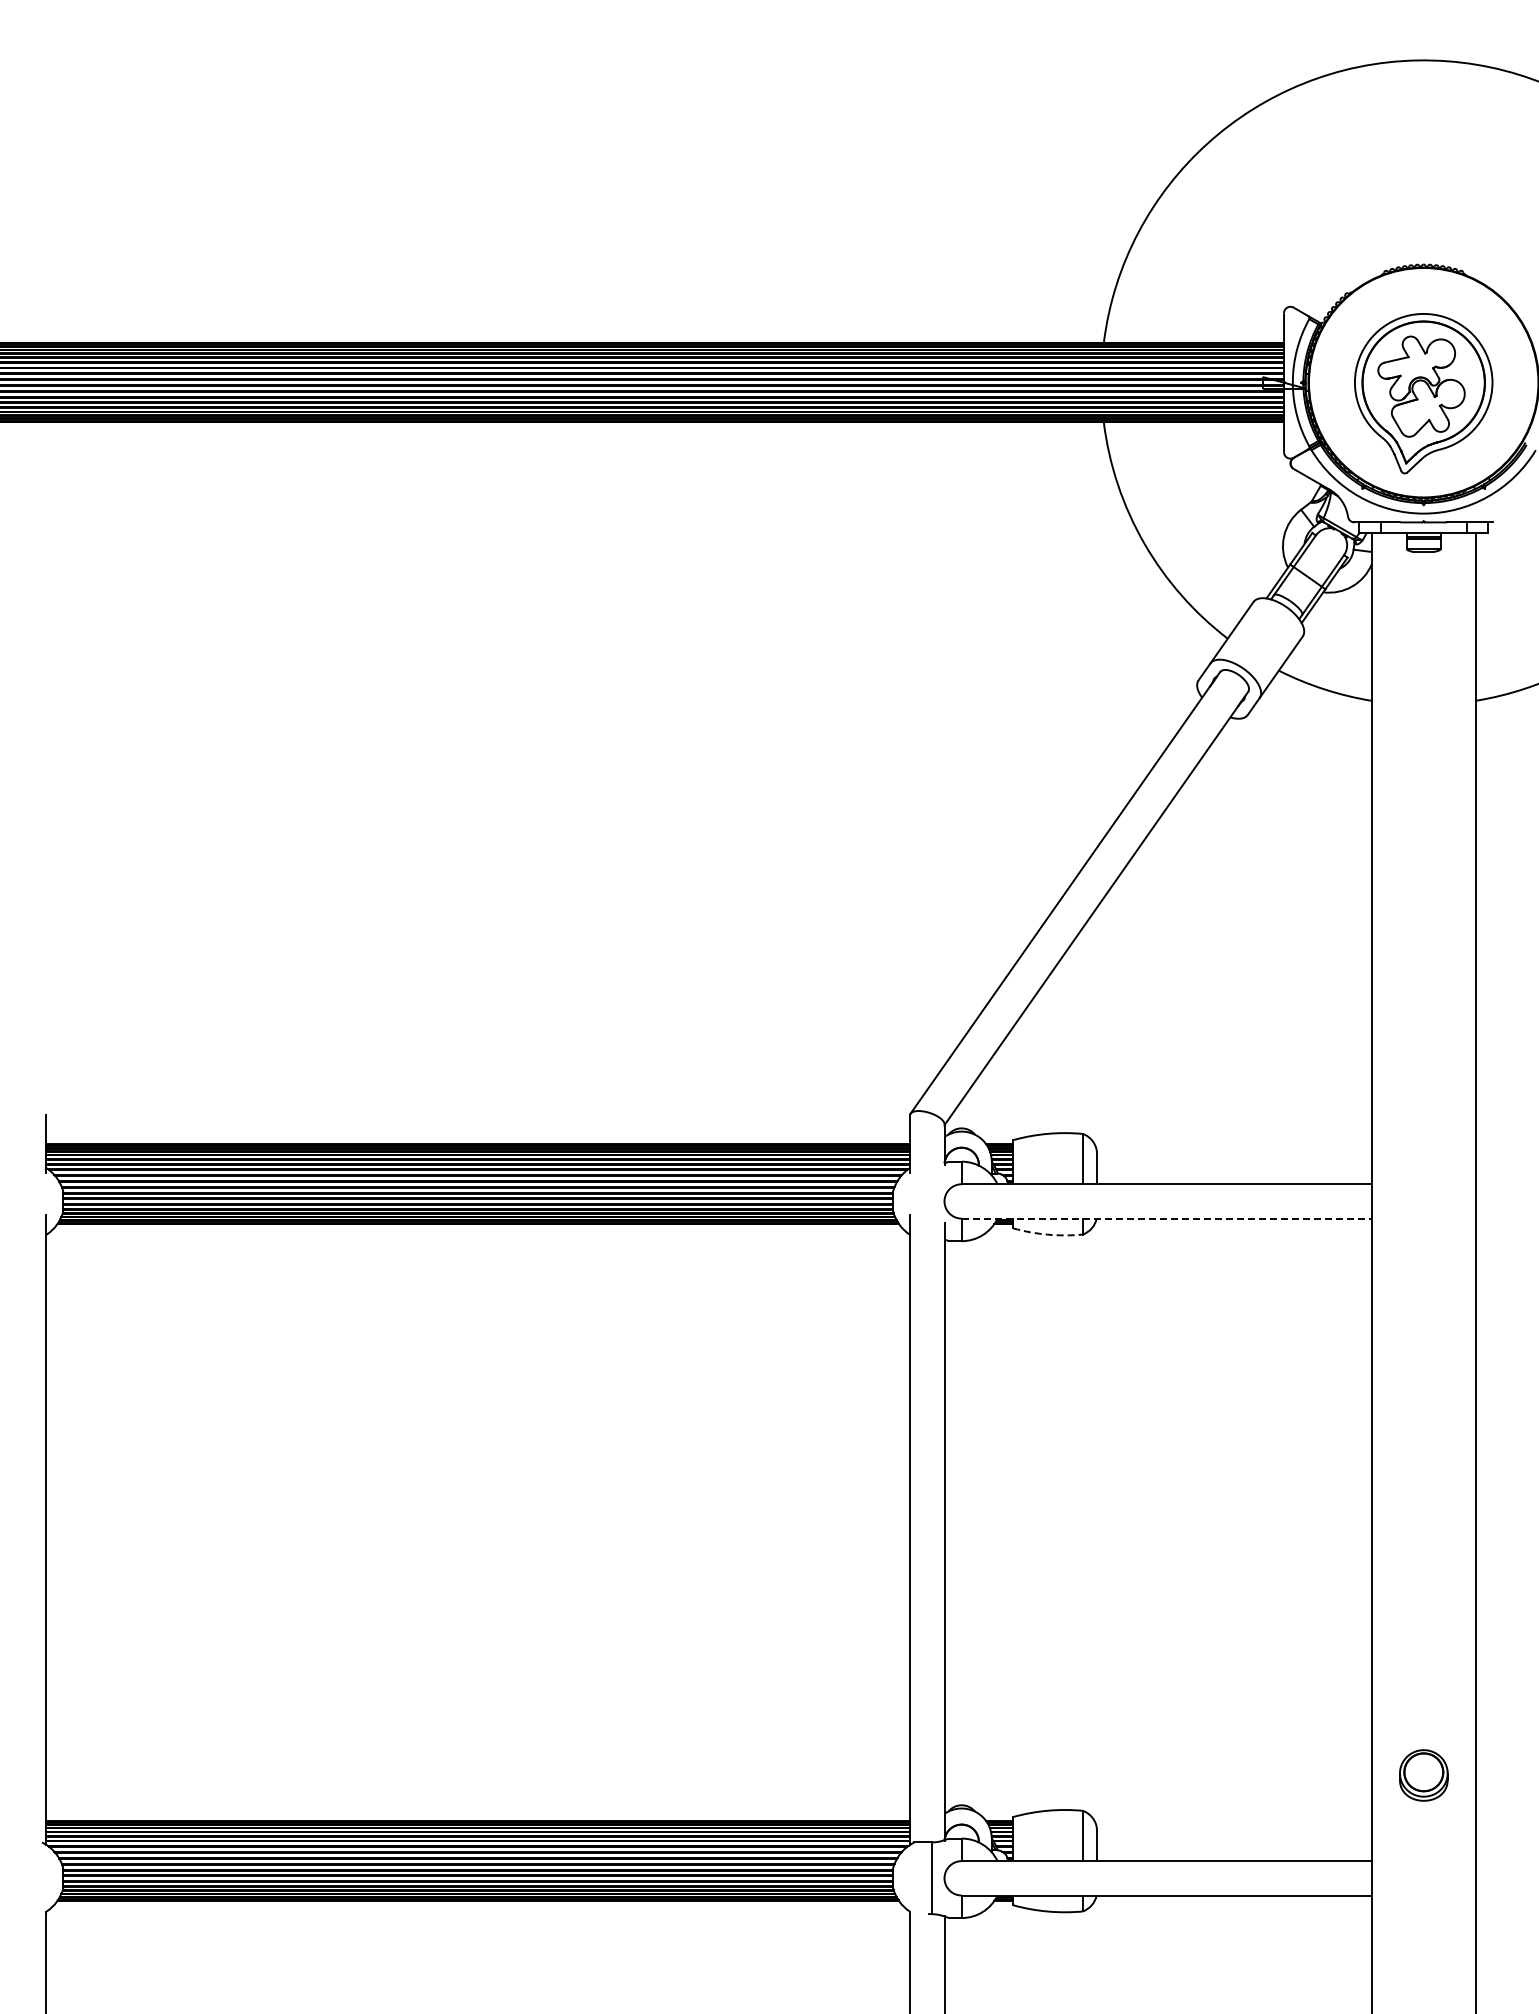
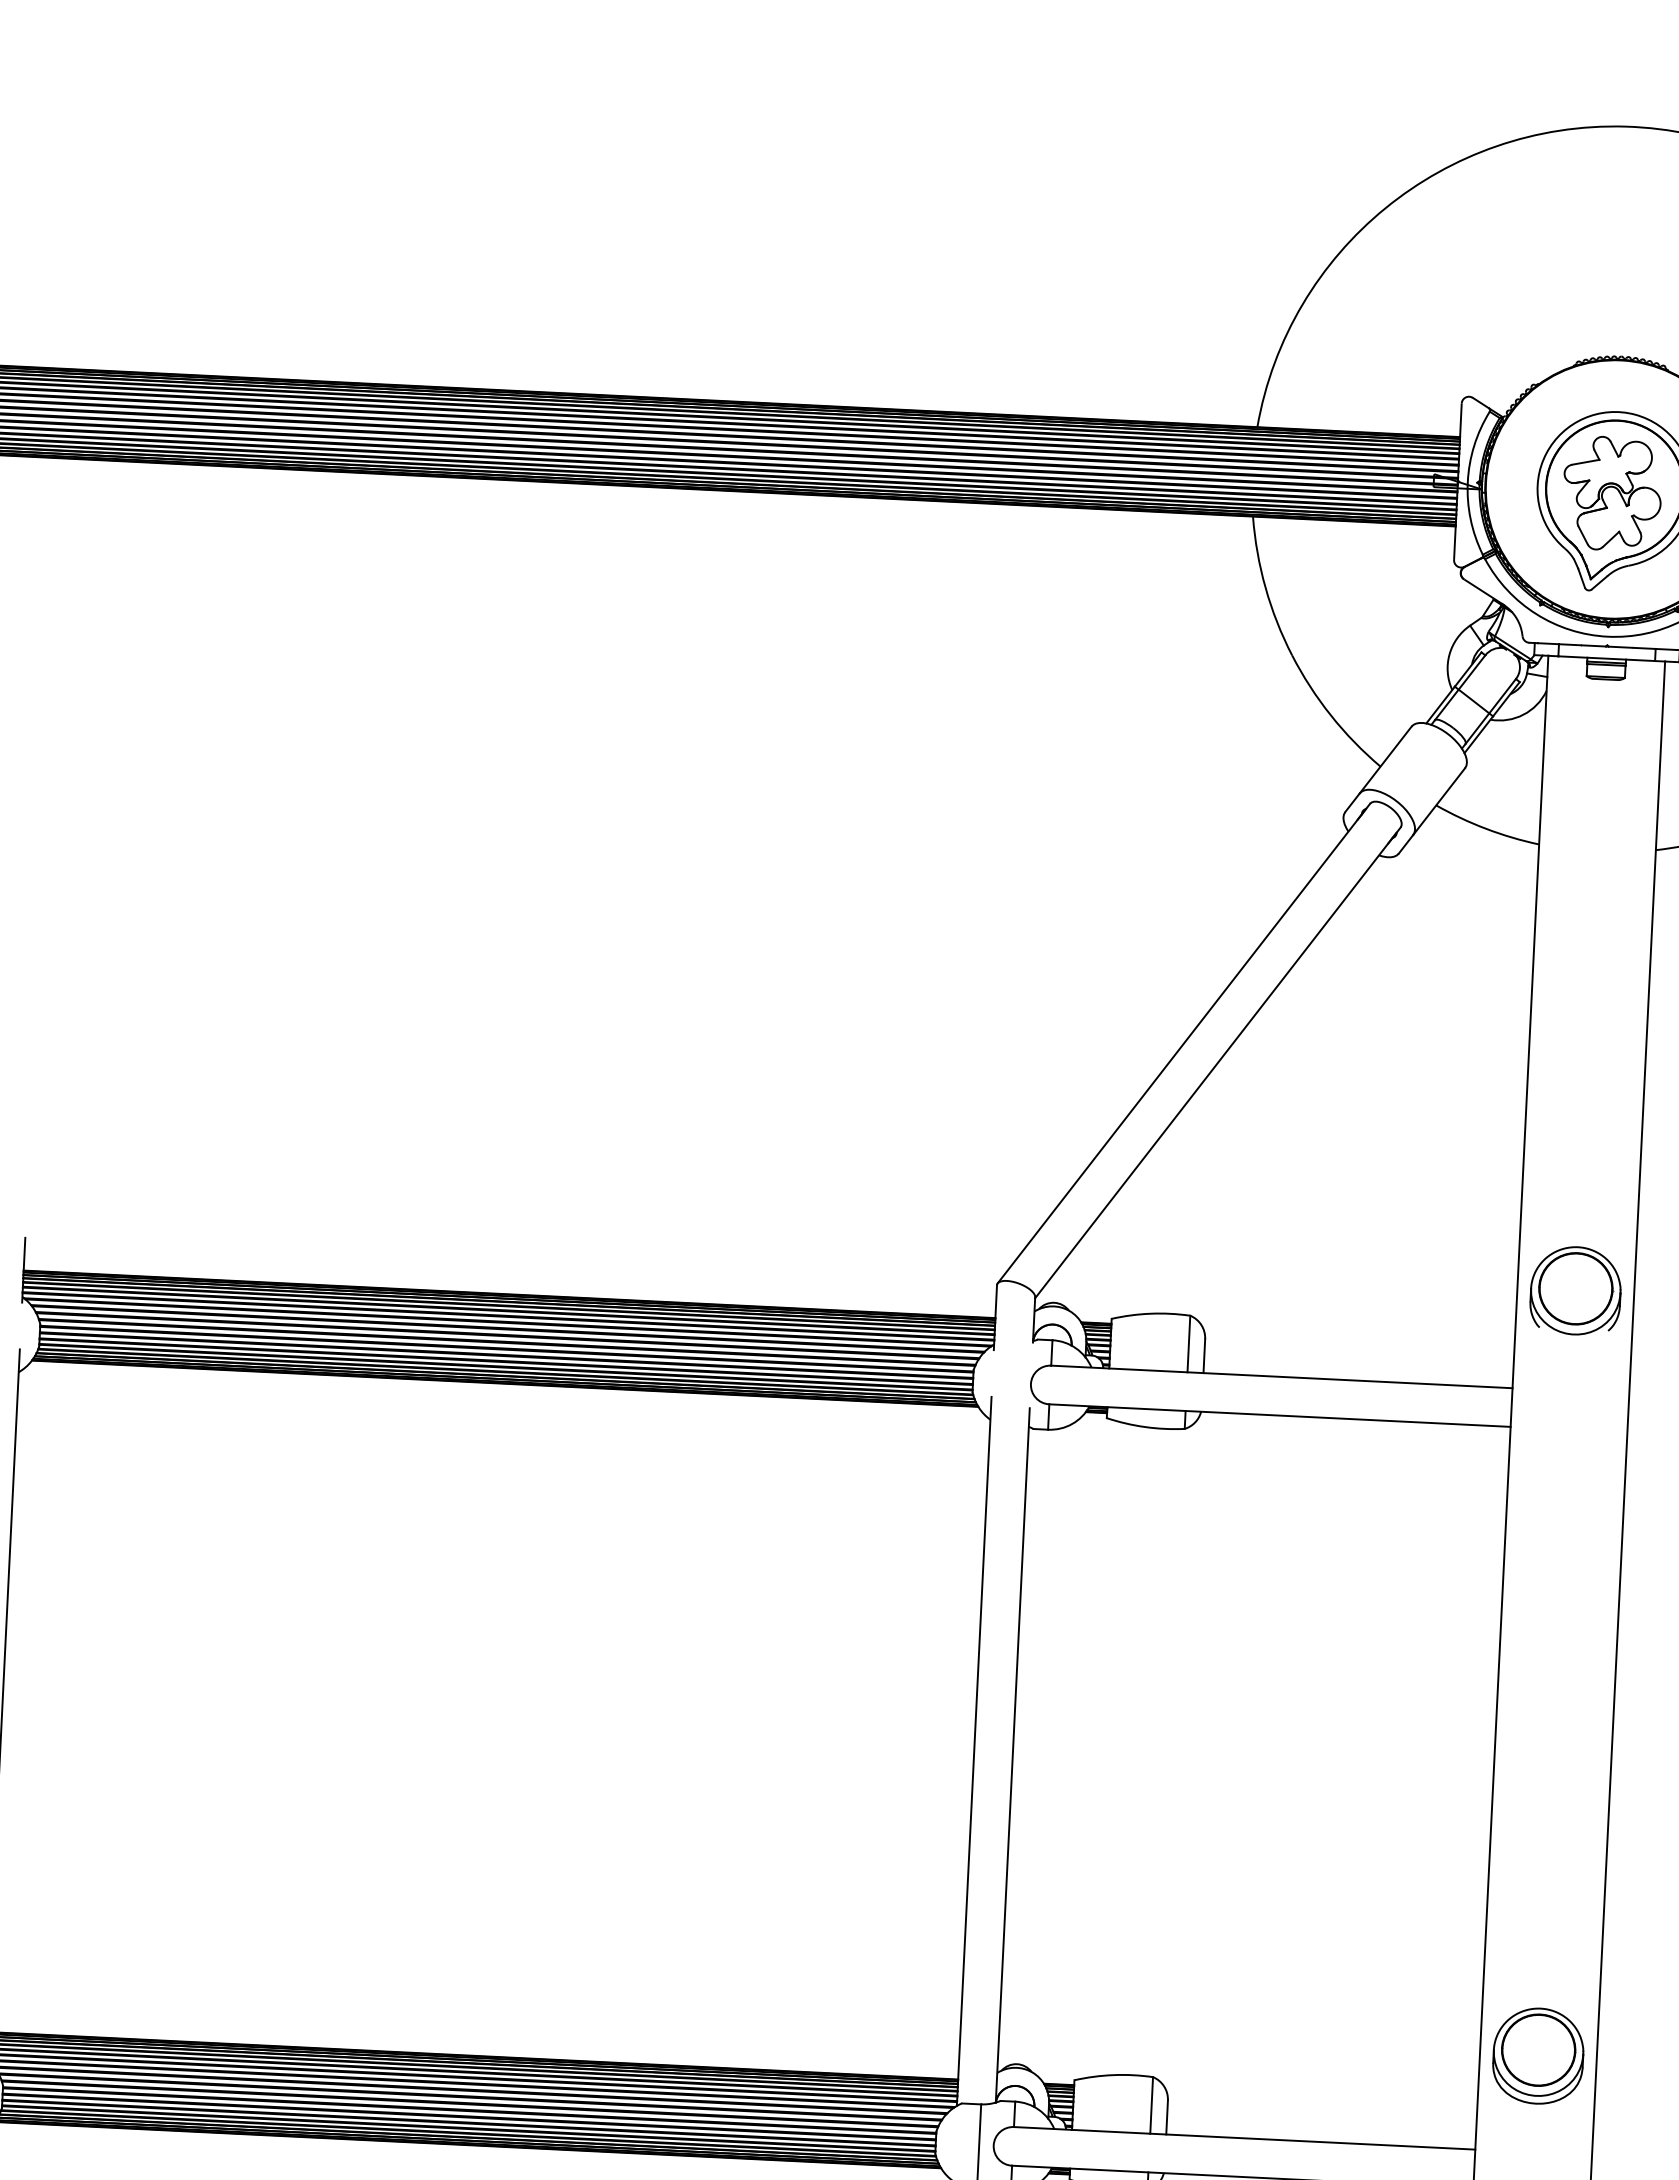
part: (1423, 1094) -> (1575, 1290), added
line: (1167, 1218) -> (1280, 1415), dashed -> solid
arc: (1047, 1234) -> (1144, 1426), dashed -> solid
part: (1423, 1775) -> (1538, 2056), size x1.67

